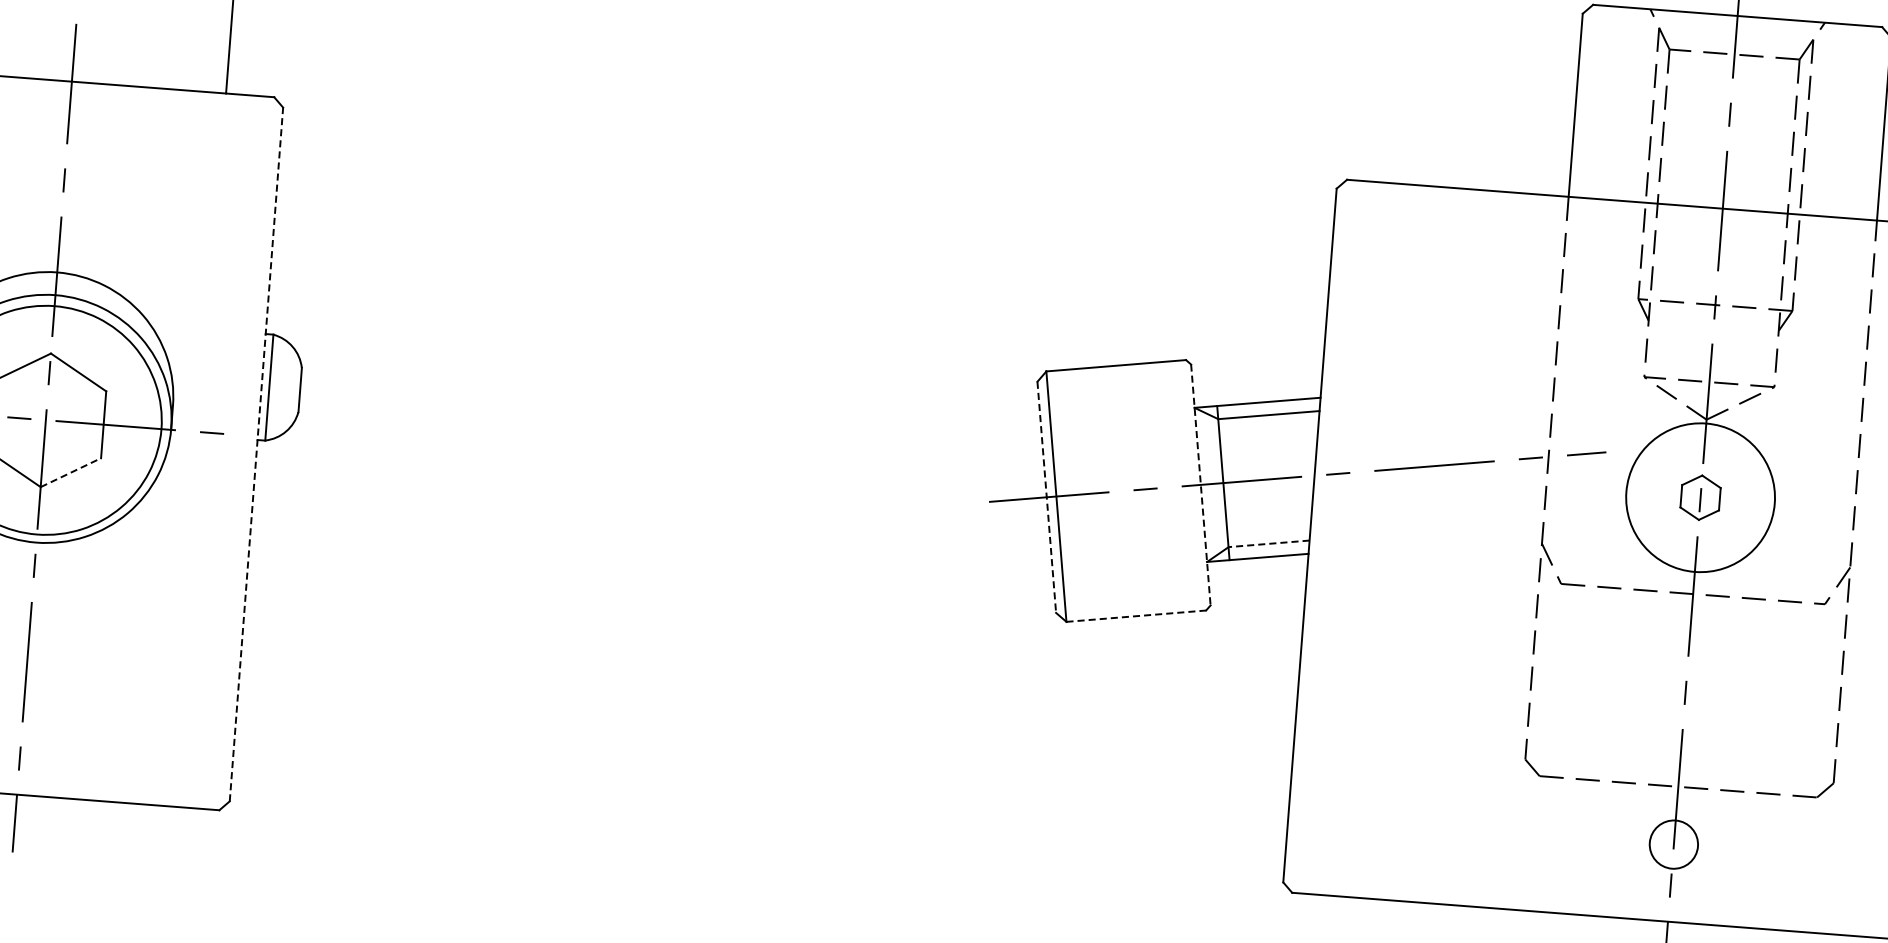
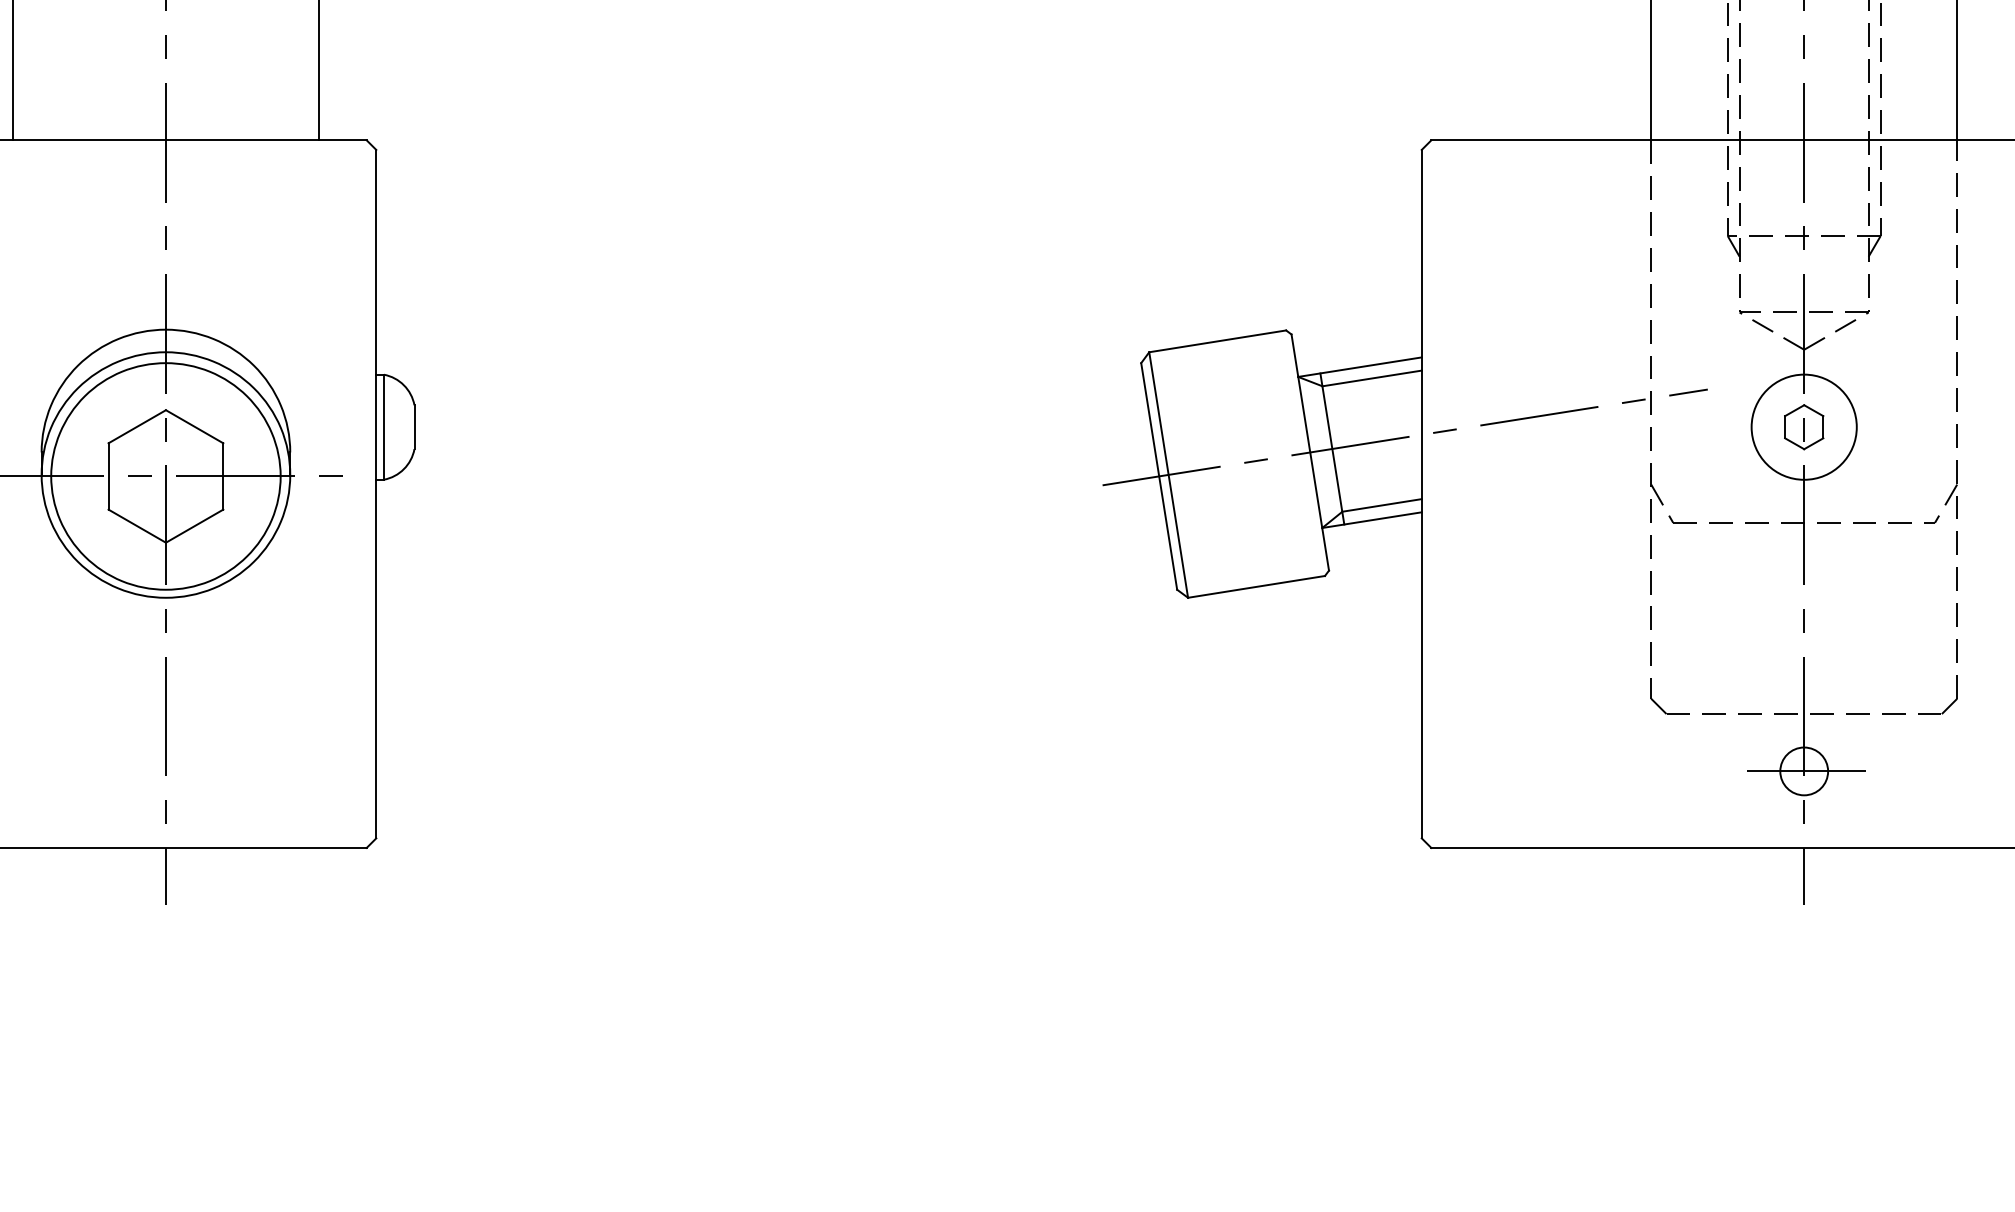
line: (256, 453) -> (376, 493), dashed -> solid
line: (71, 472) -> (195, 525), dashed -> solid
line: (1201, 484) -> (1310, 452), dashed -> solid
circle: (1699, 496) -> (1803, 426), size x0.71
line: (1047, 497) -> (1159, 476), dashed -> solid
line: (1268, 543) -> (1381, 505), dashed -> solid
line: (1137, 615) -> (1257, 586), dashed -> solid
line: (1674, 844) -> (1804, 771), added

